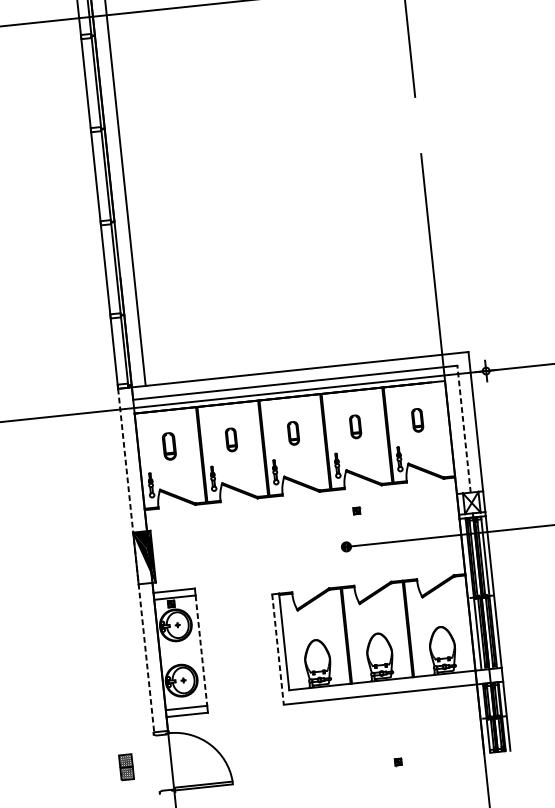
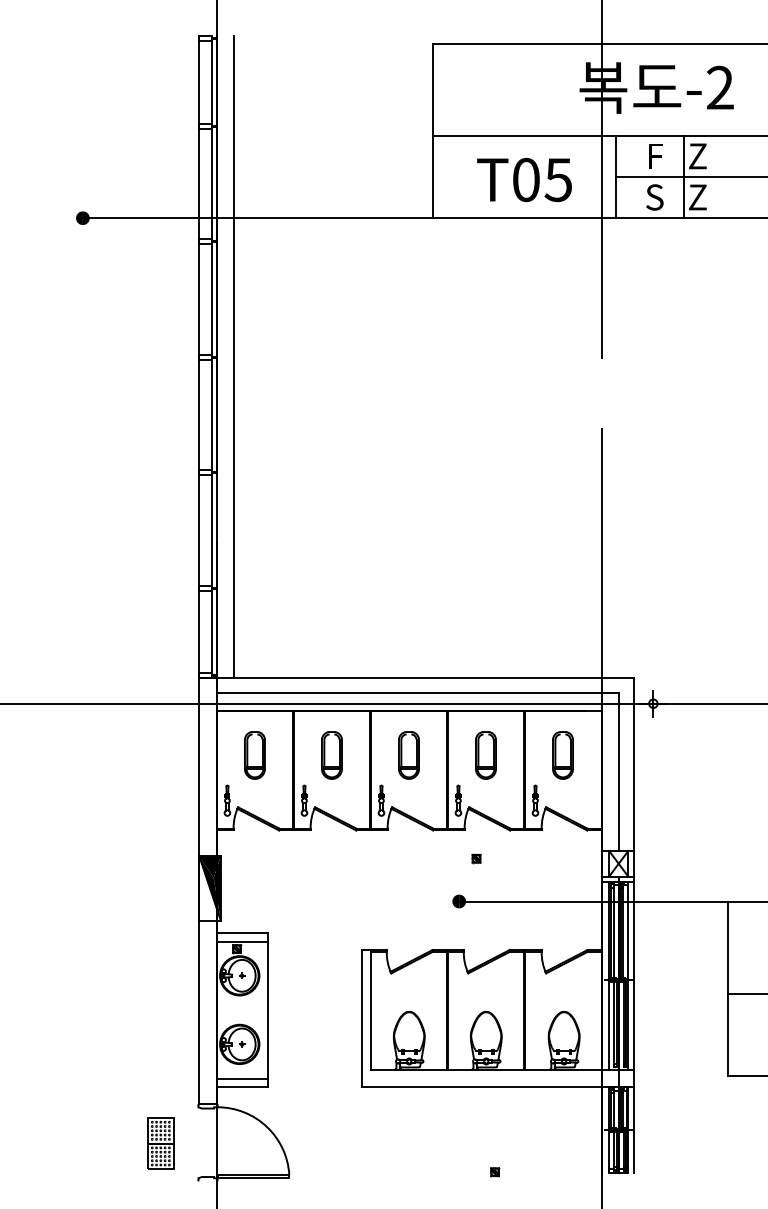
part: (417, 420) -> (562, 755), size x1.67
part: (355, 426) -> (485, 755), size x1.67
line: (463, 429) -> (618, 772), dashed -> solid
part: (293, 433) -> (408, 755), size x1.67
part: (231, 440) -> (331, 755), size x1.67
part: (169, 446) -> (254, 755), size x1.43
line: (136, 560) -> (199, 891), dashed -> solid
line: (201, 650) -> (267, 1010), dashed -> solid
line: (277, 650) -> (361, 1019), dashed -> solid
part: (126, 767) -> (160, 1143), size x1.67

